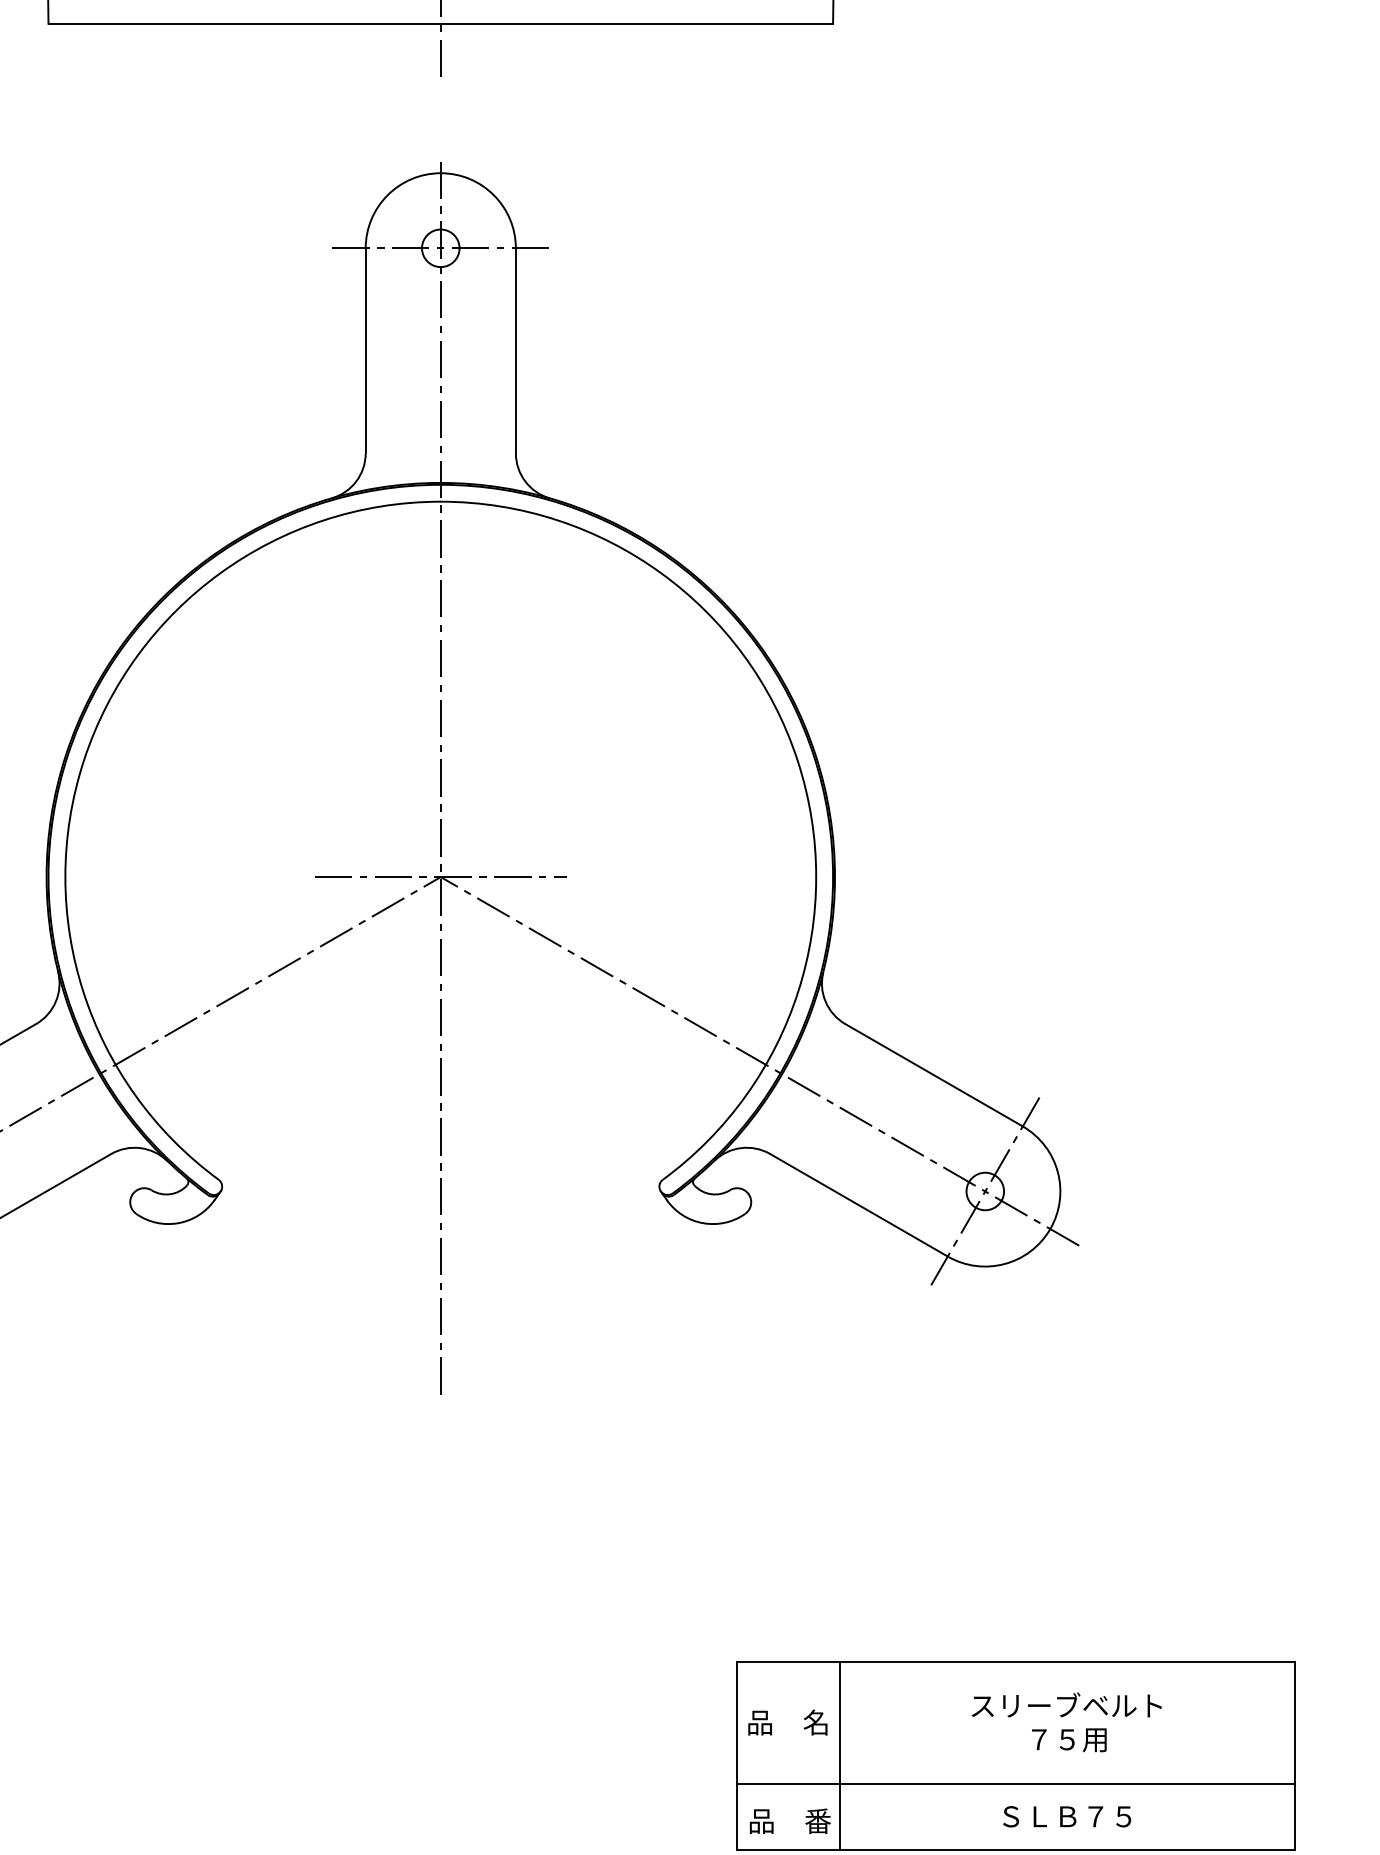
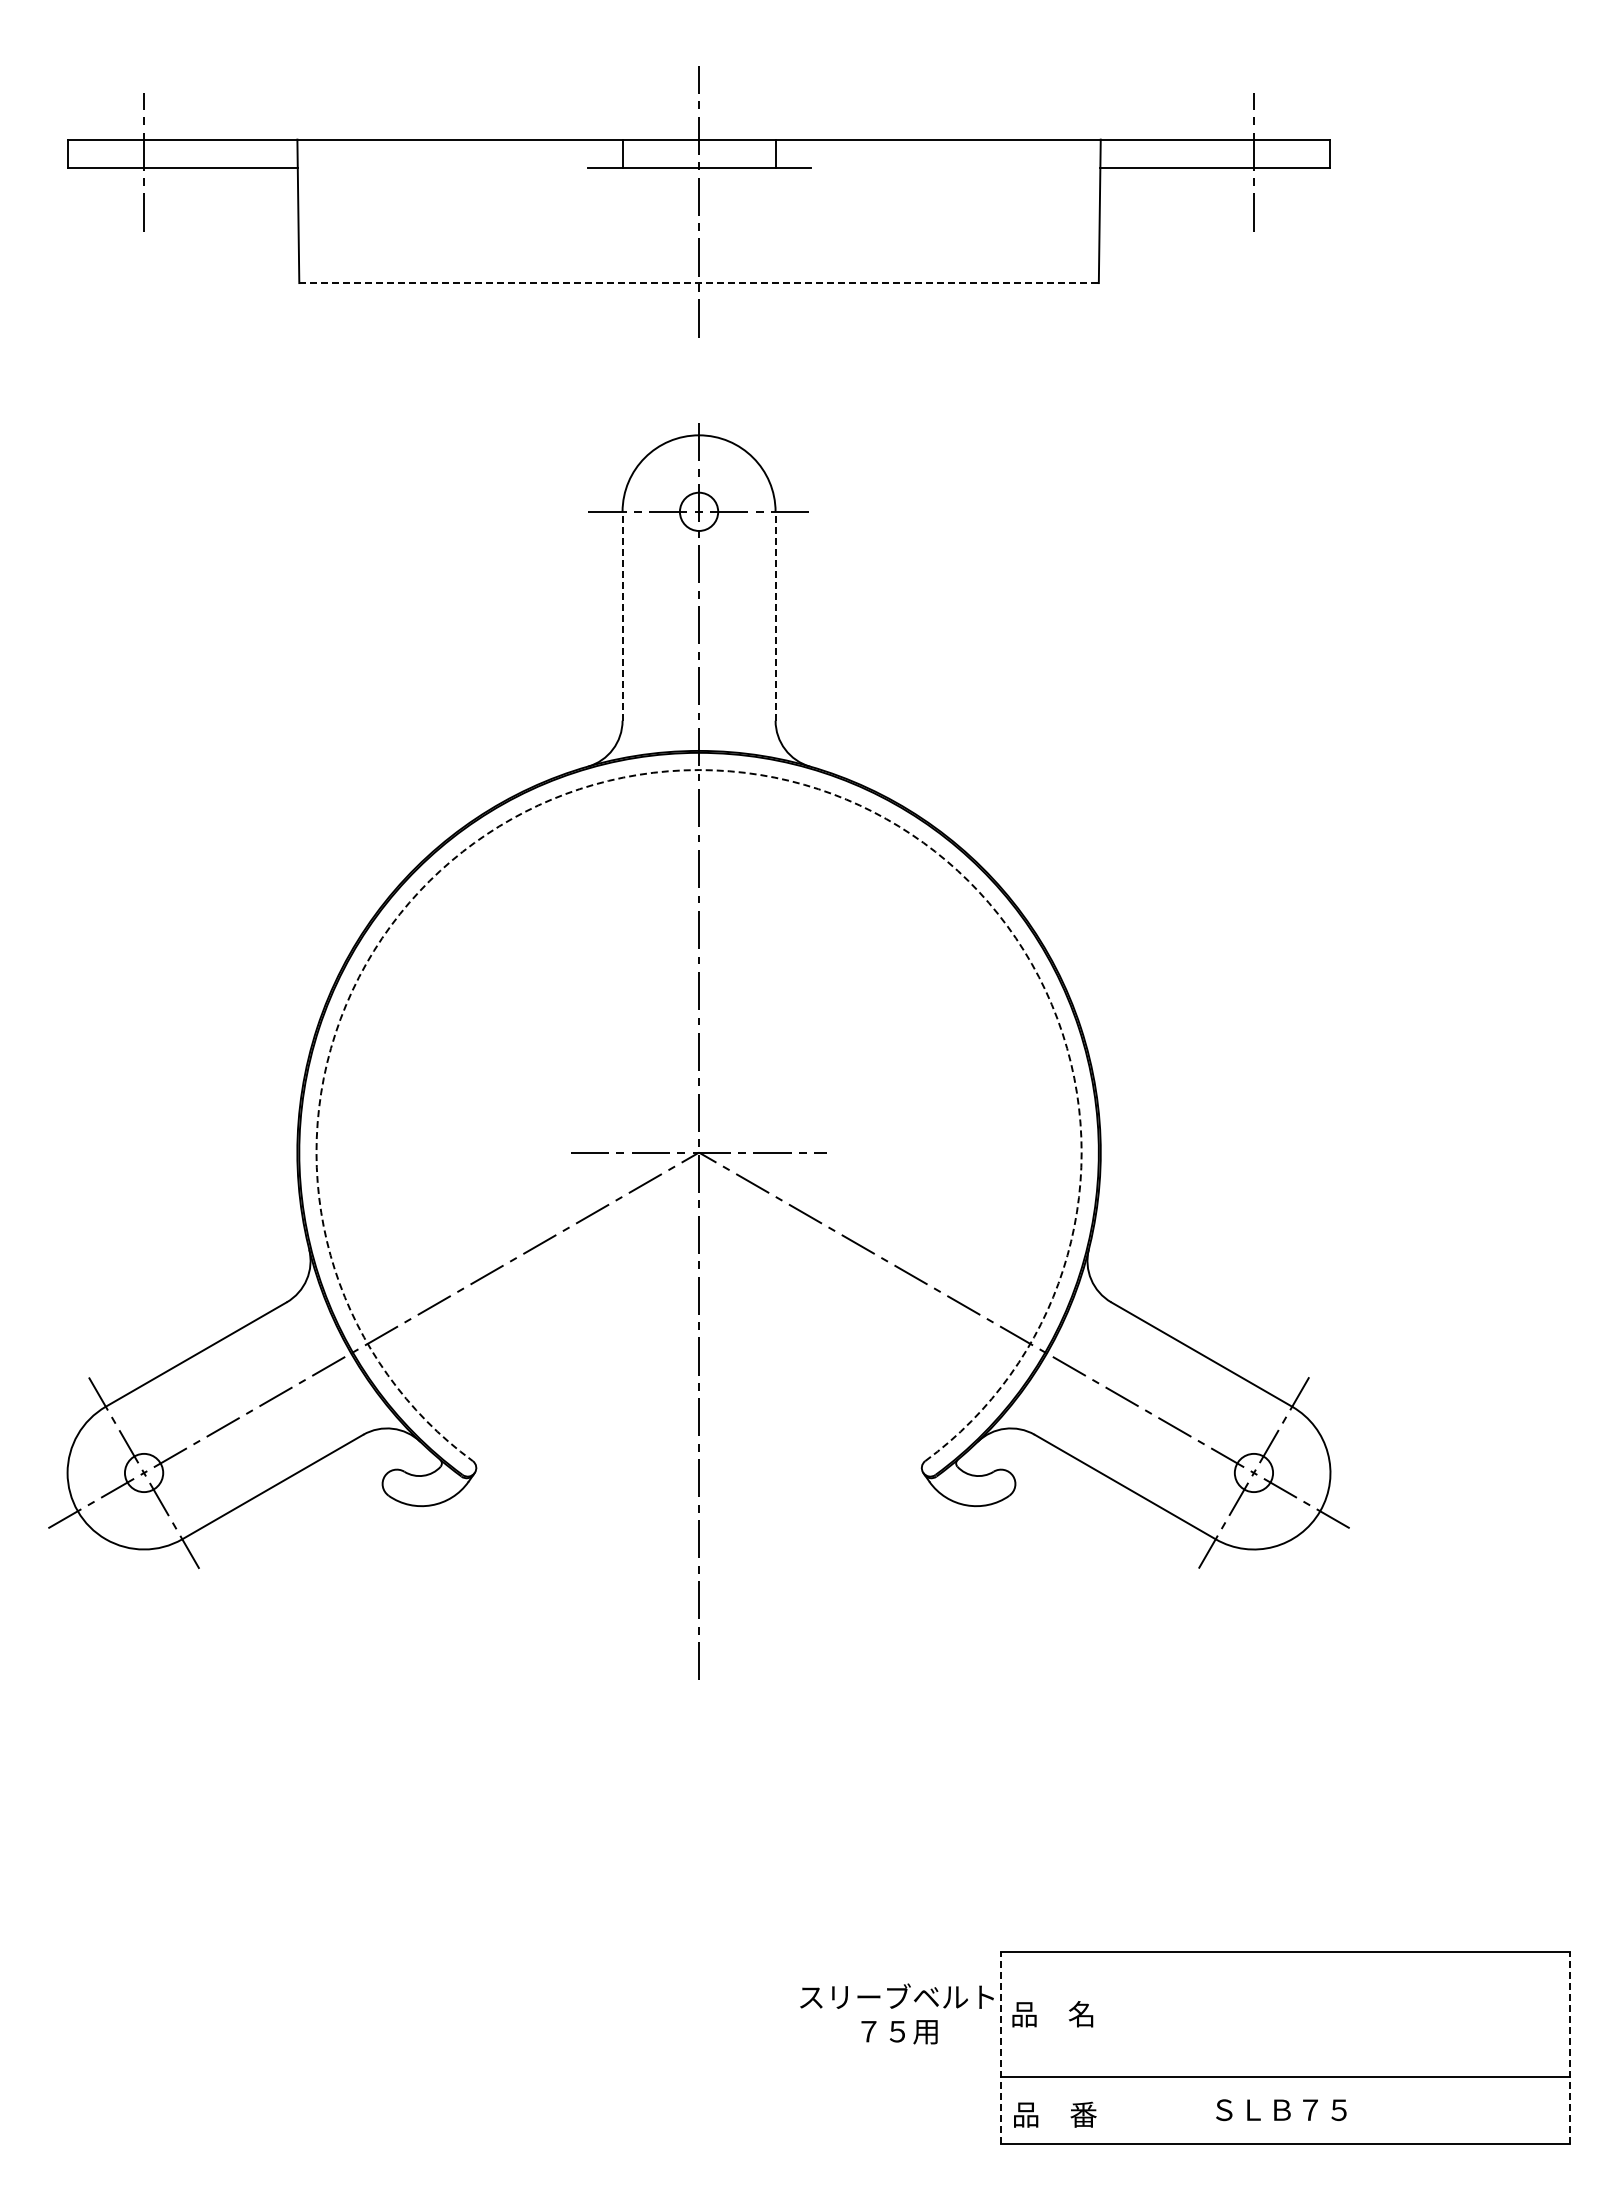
line: (441, 24) -> (699, 283), solid -> dashed
line: (365, 350) -> (622, 615), solid -> dashed
line: (515, 350) -> (775, 615), solid -> dashed
arc: (441, 502) -> (699, 770), solid -> dashed
text: (1066, 1721) -> (896, 2013), moved
line: (839, 1755) -> (1105, 2047), removed
line: (736, 1756) -> (1000, 2048), solid -> dashed
line: (1294, 1756) -> (1569, 2048), solid -> dashed
text: (1067, 1817) -> (1281, 2110), moved

